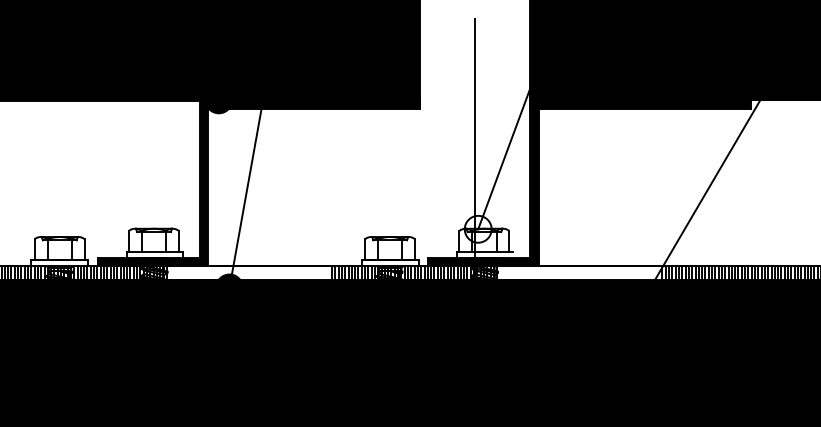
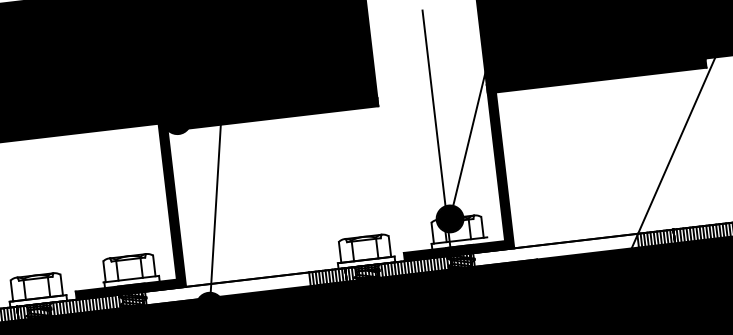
fill: (477, 228) -> (449, 218), added

